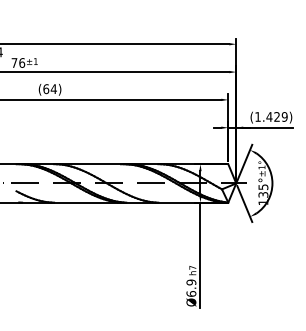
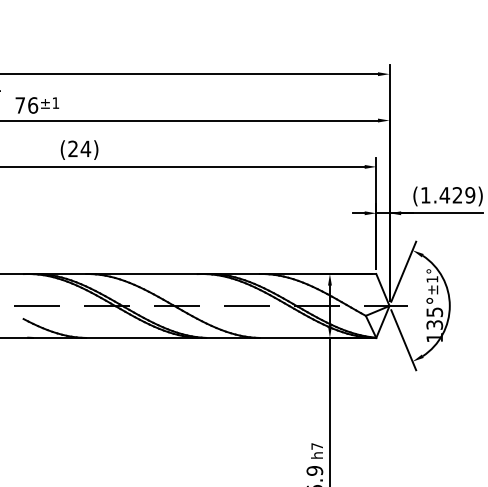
text: (46, 89) -> (73, 149), (64) -> (24)

